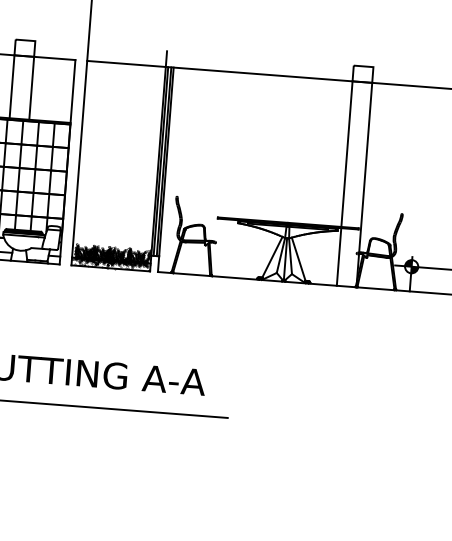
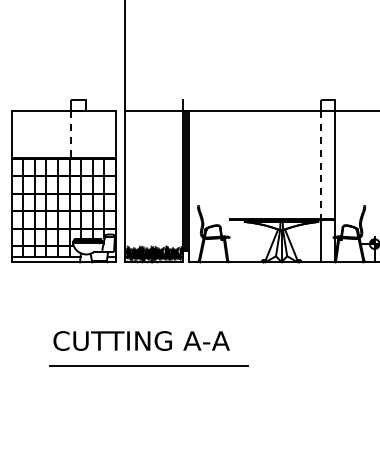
line: (12, 88) -> (71, 135), solid -> dashed
line: (31, 88) -> (85, 134), removed
line: (346, 154) -> (320, 165), solid -> dashed

